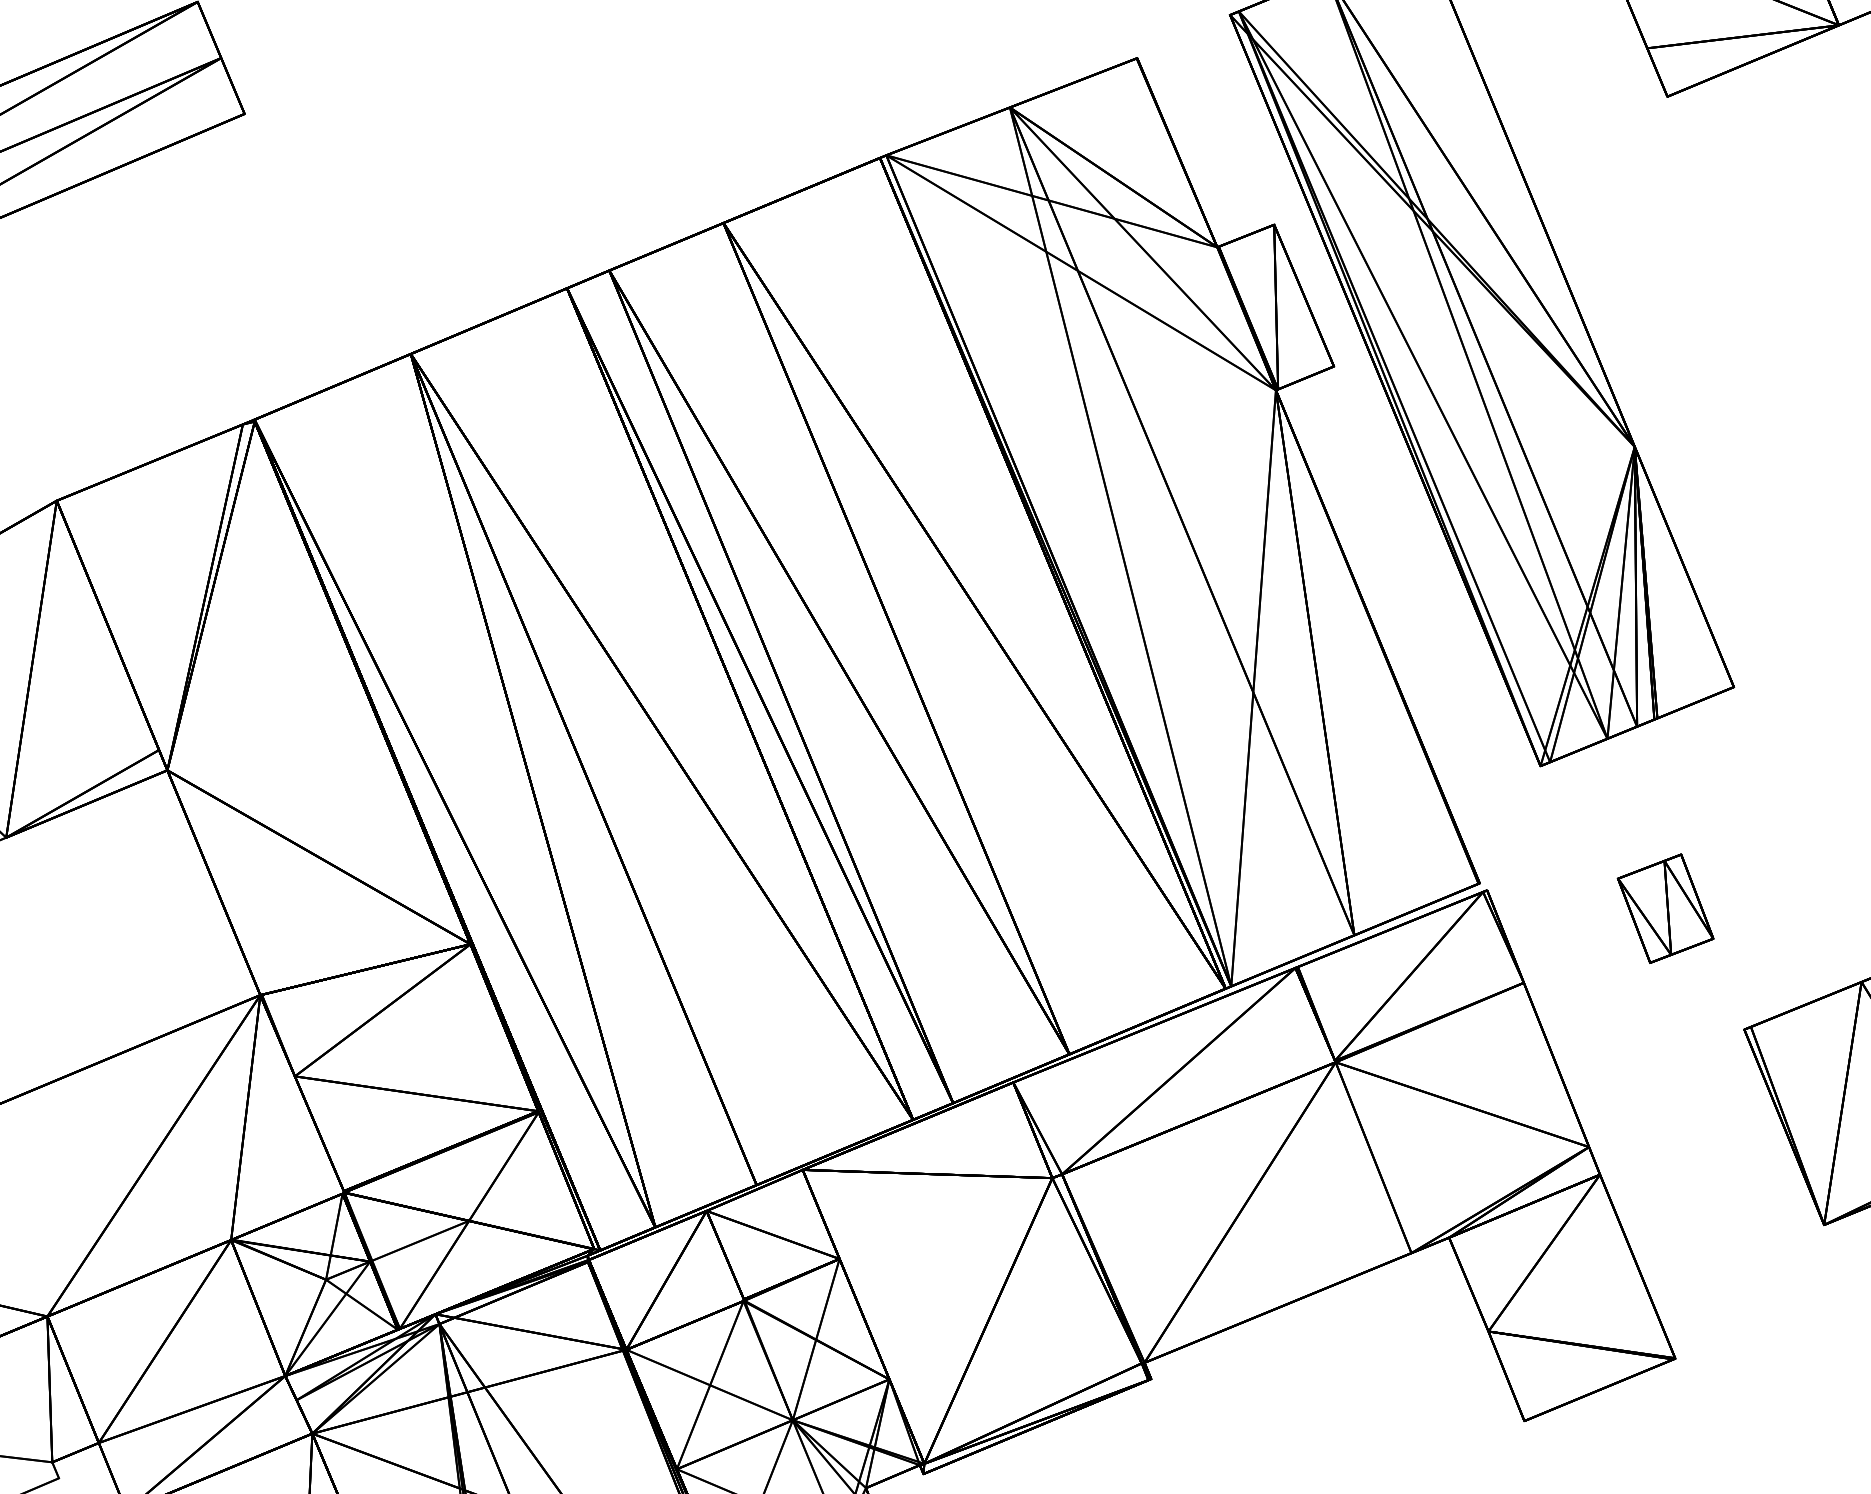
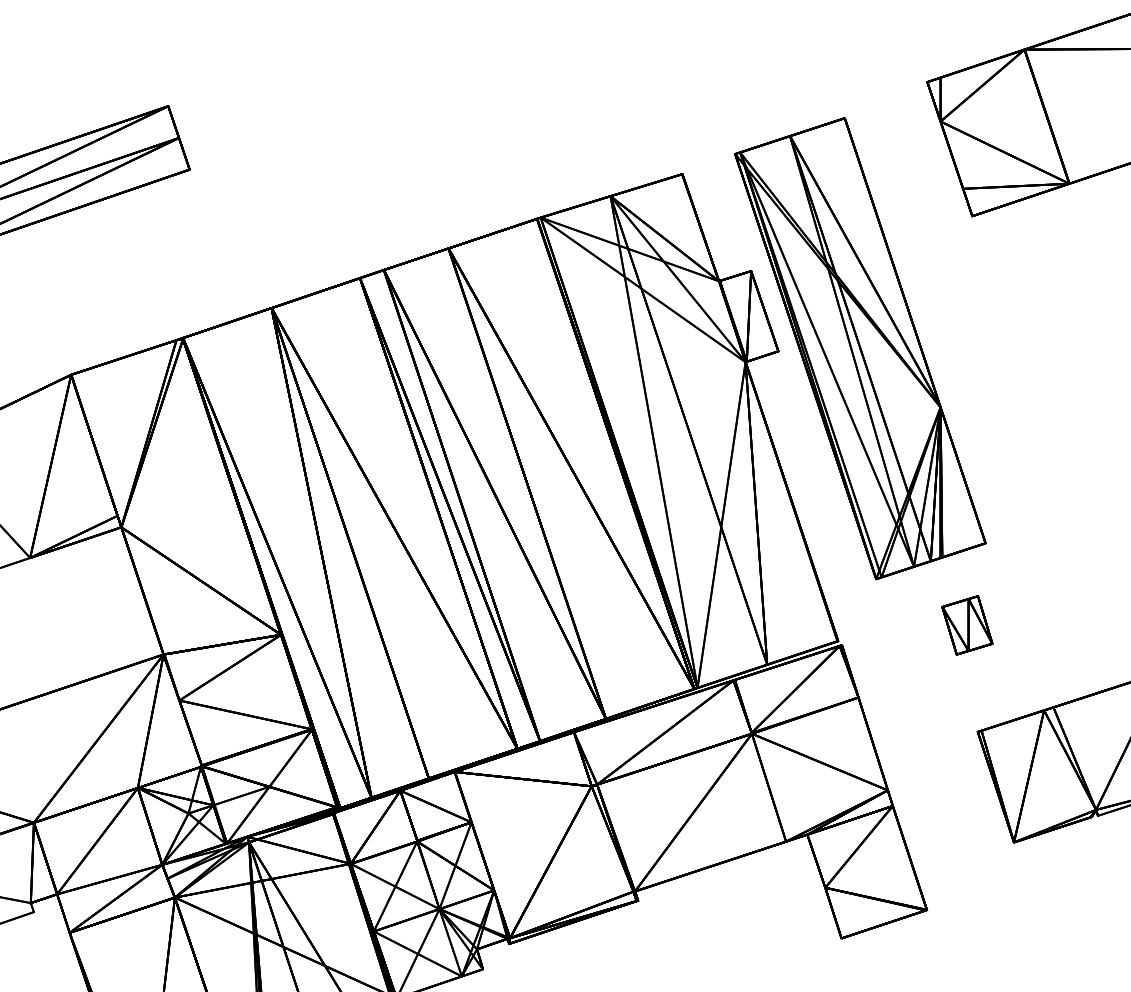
part: (1665, 908) -> (967, 625), moved

